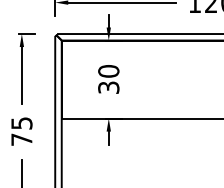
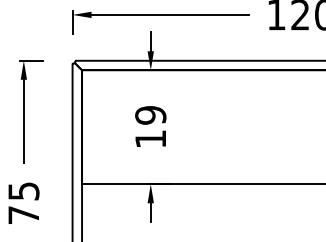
text: (108, 79) -> (150, 127), 30 -> 19

